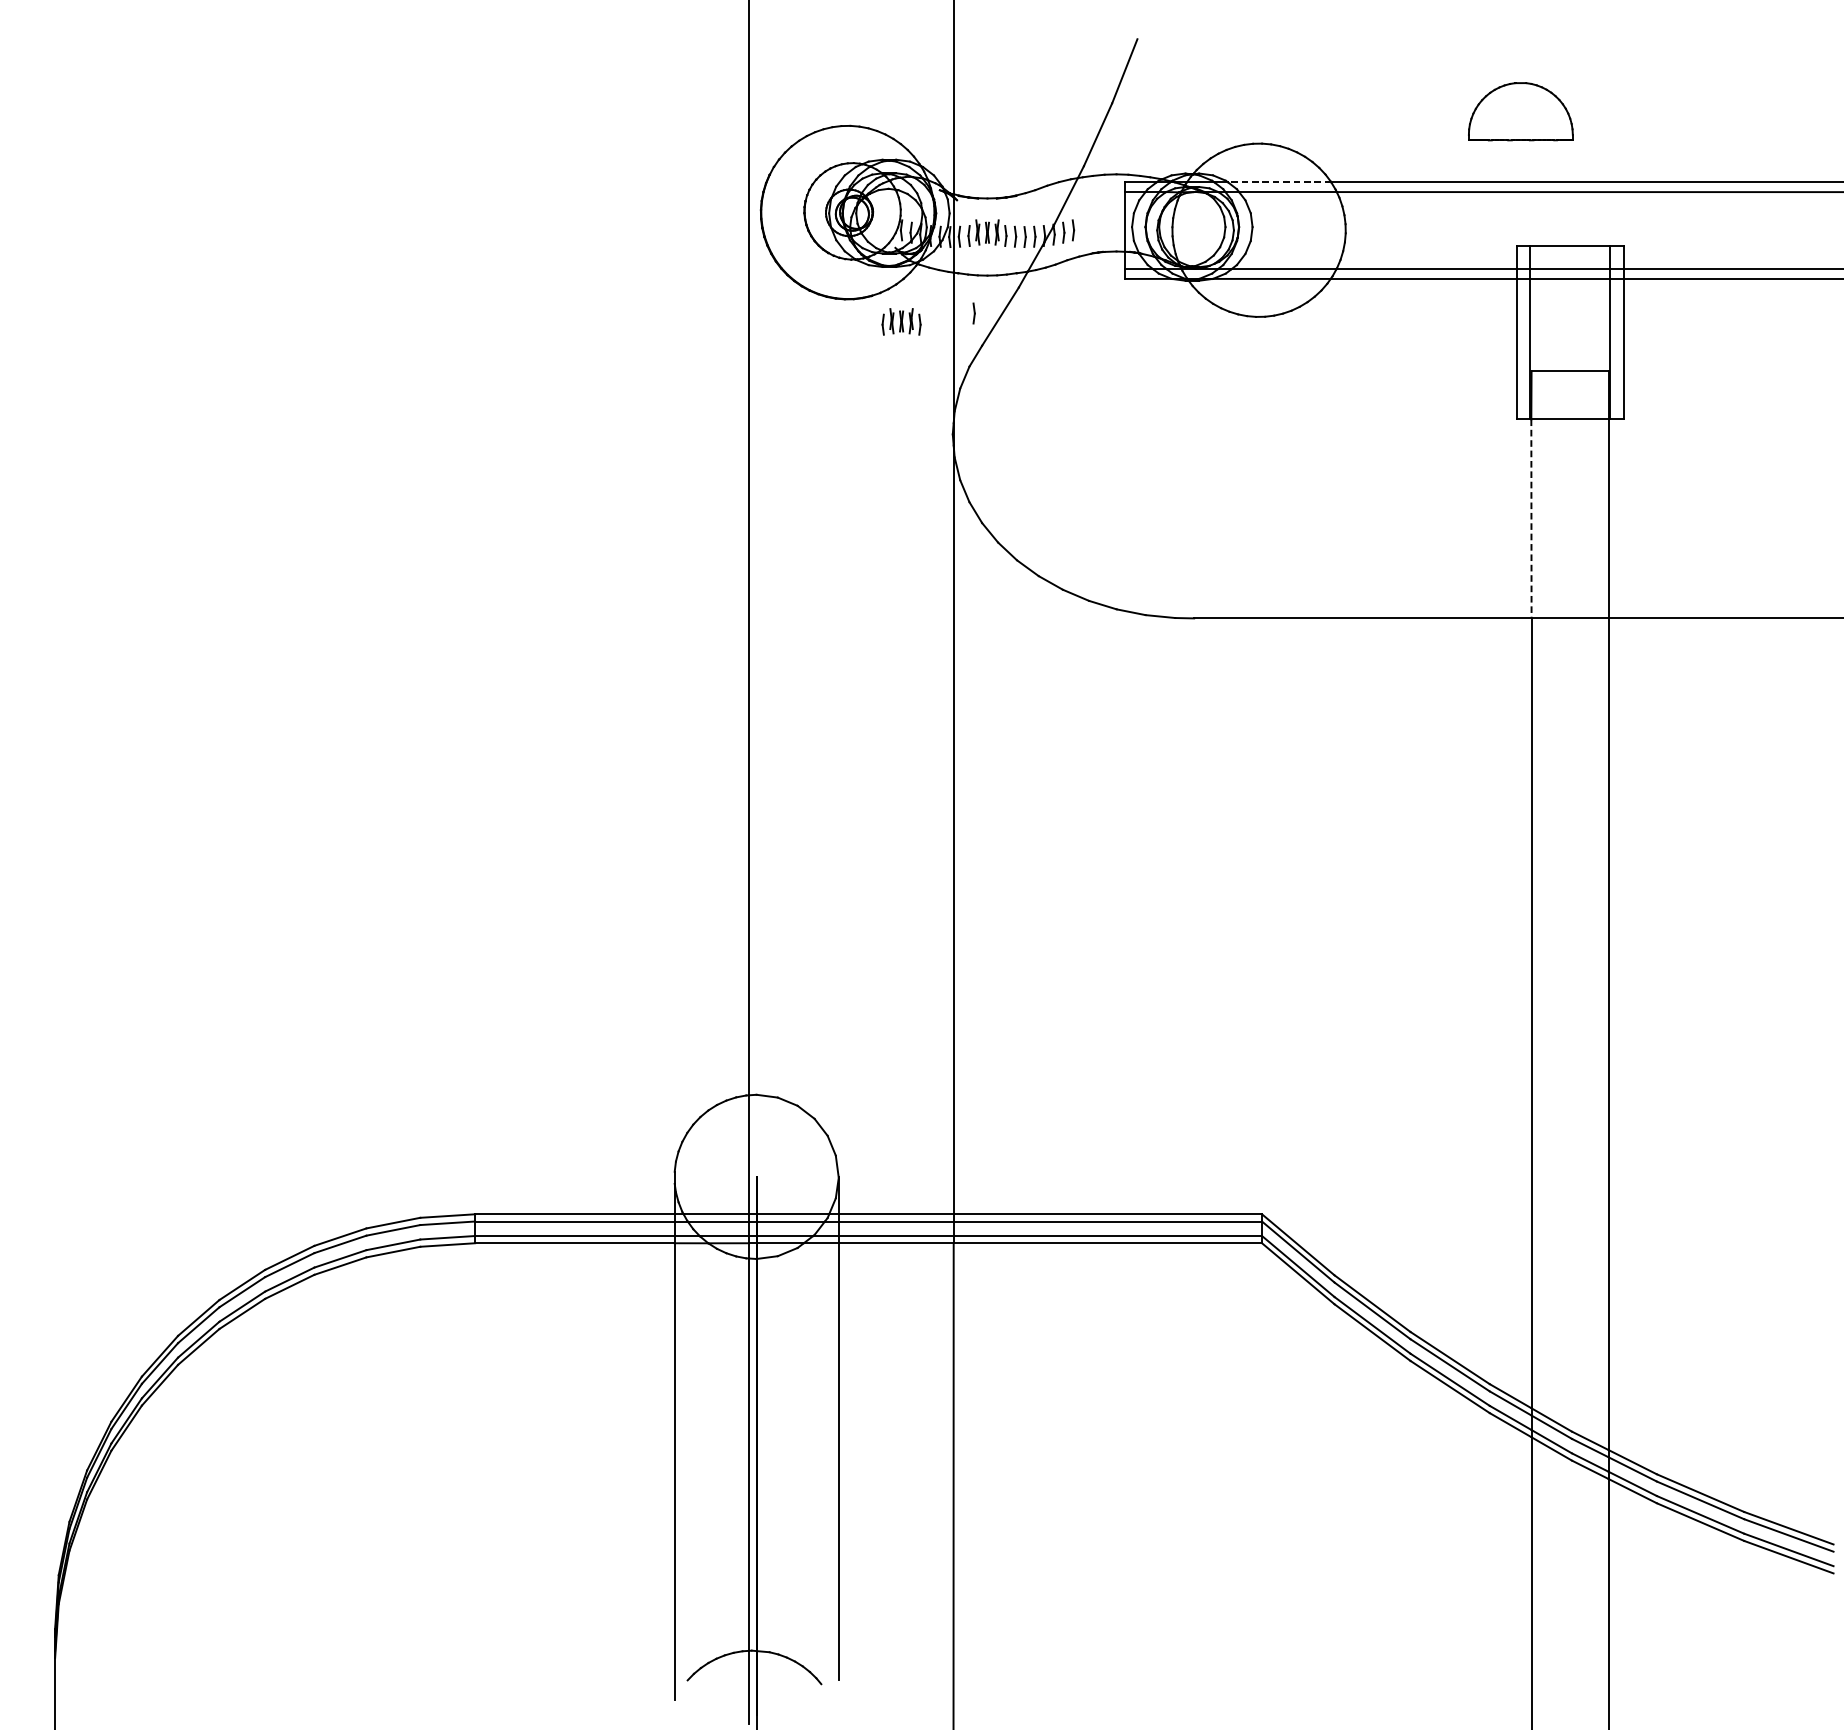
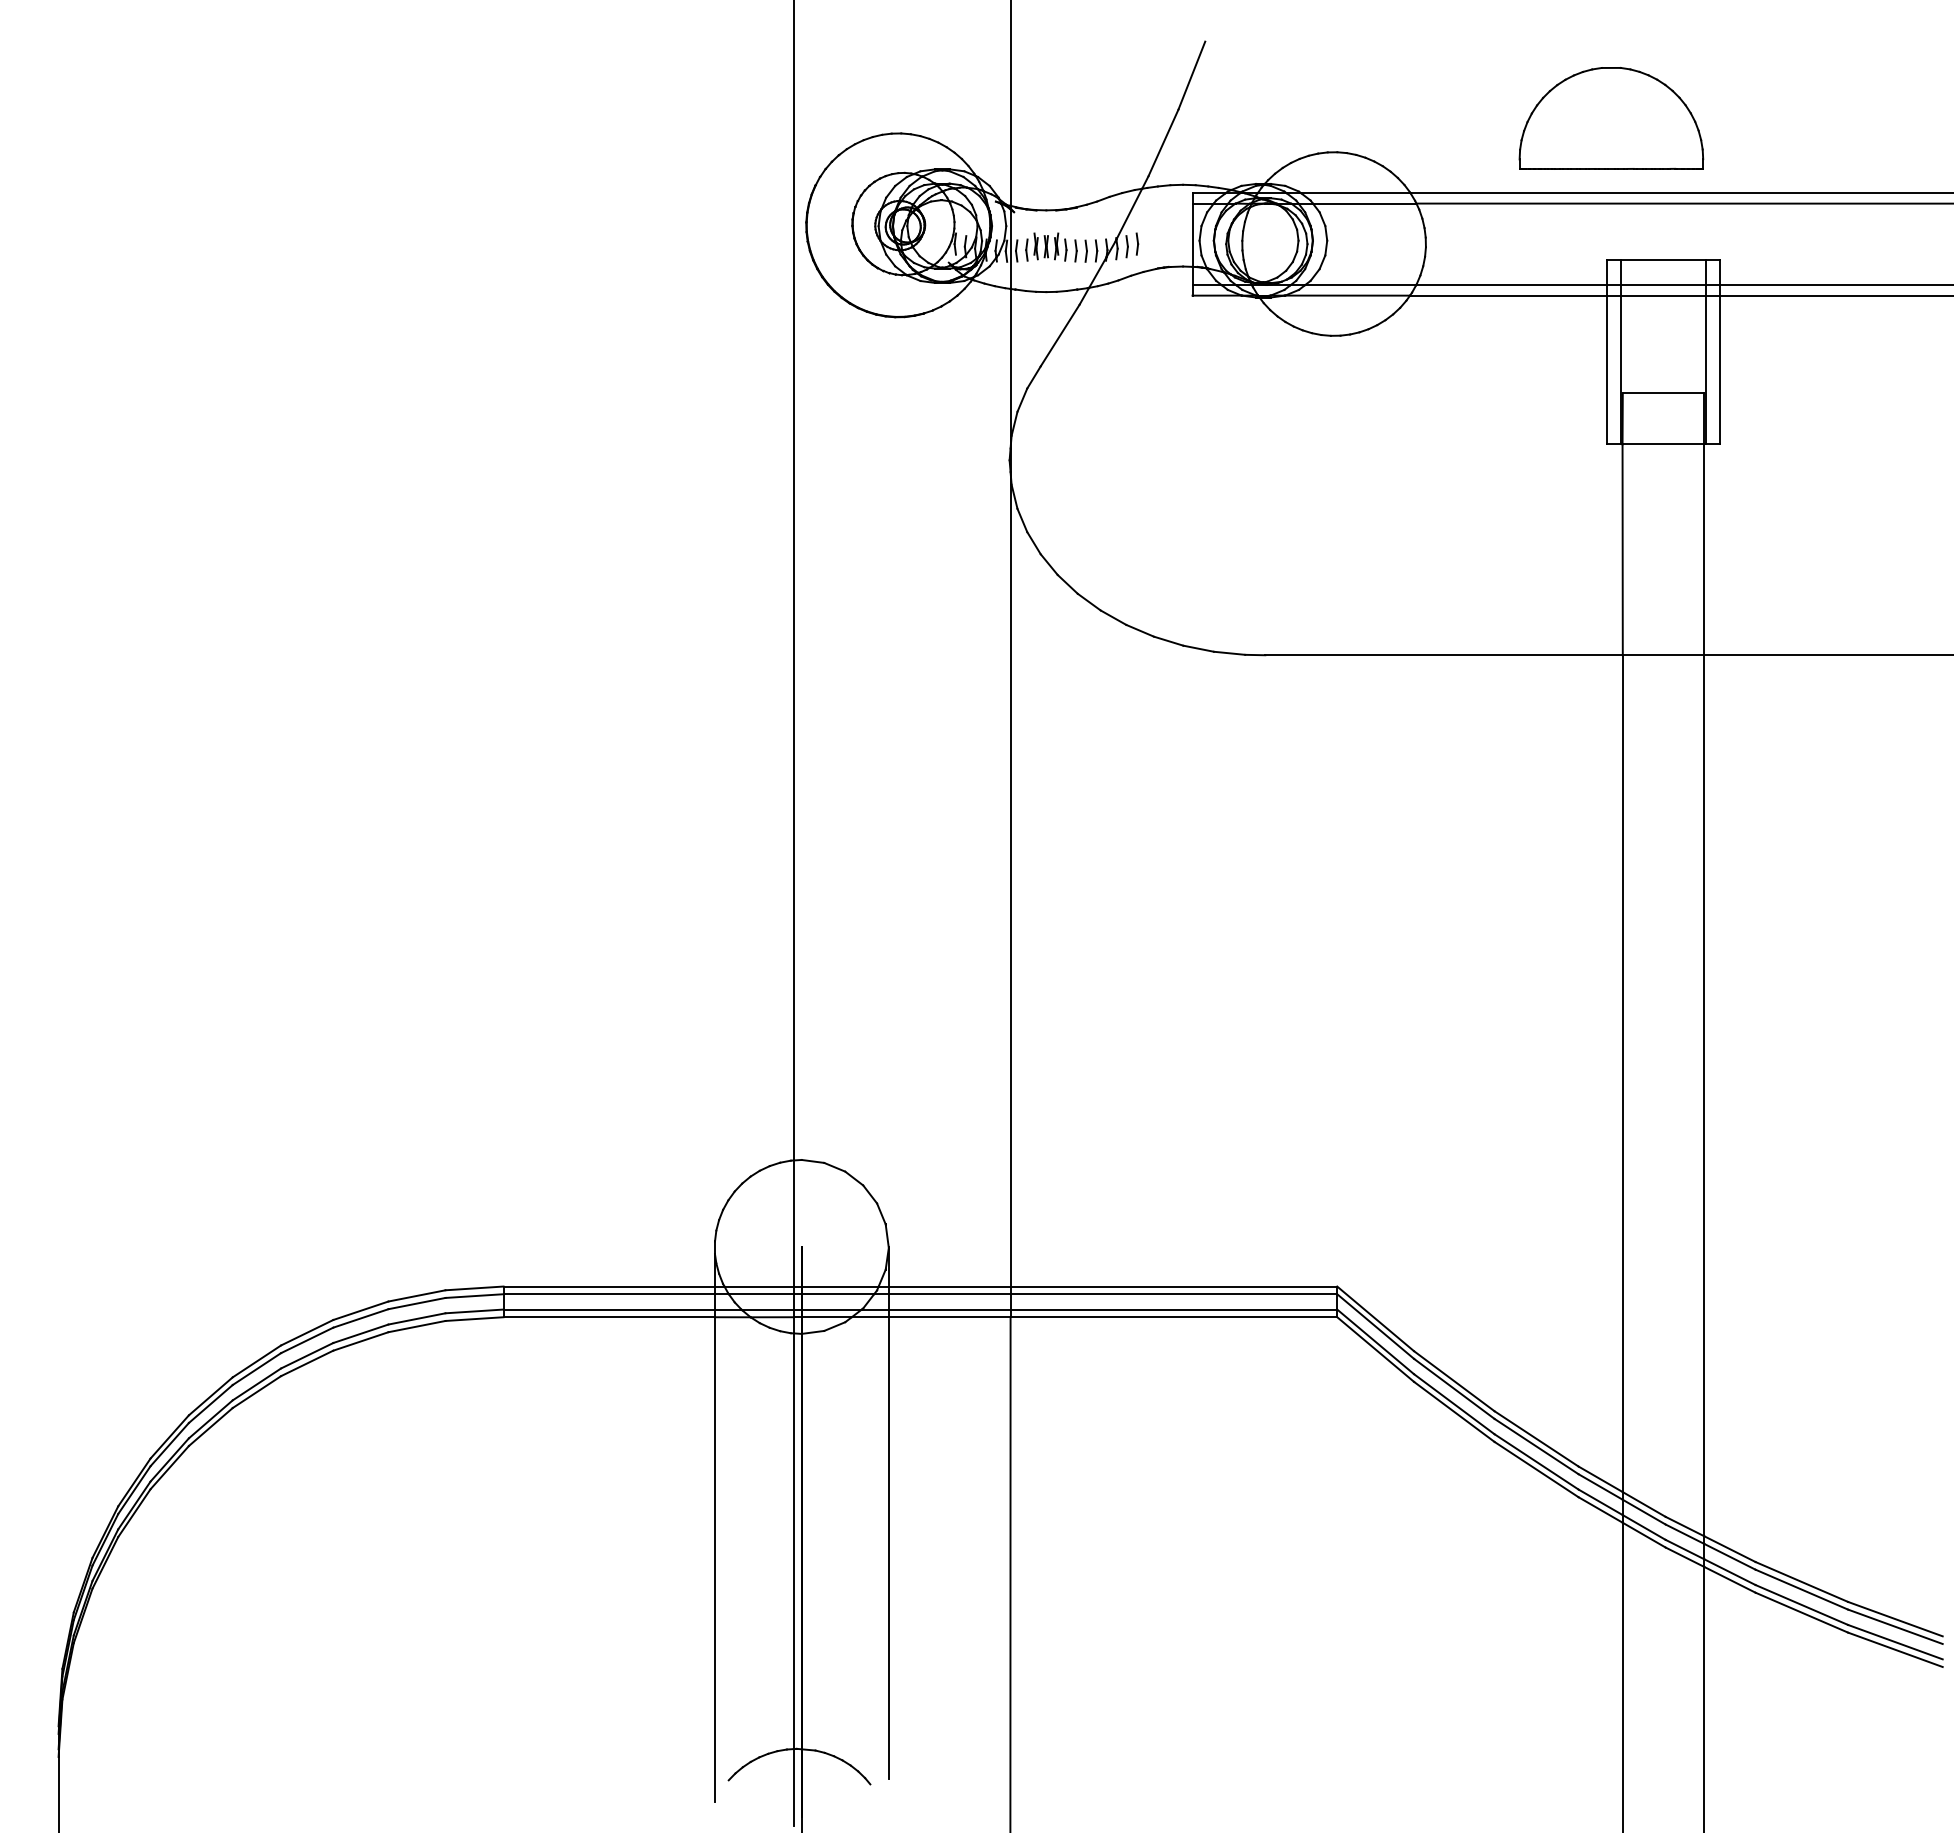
part: (1520, 111) -> (1611, 118), size x1.67
line: (1279, 182) -> (1355, 193), dashed -> solid
line: (973, 311) -> (1031, 330), removed
part: (901, 321) -> (955, 340), removed
line: (1531, 519) -> (1622, 550), dashed -> solid

